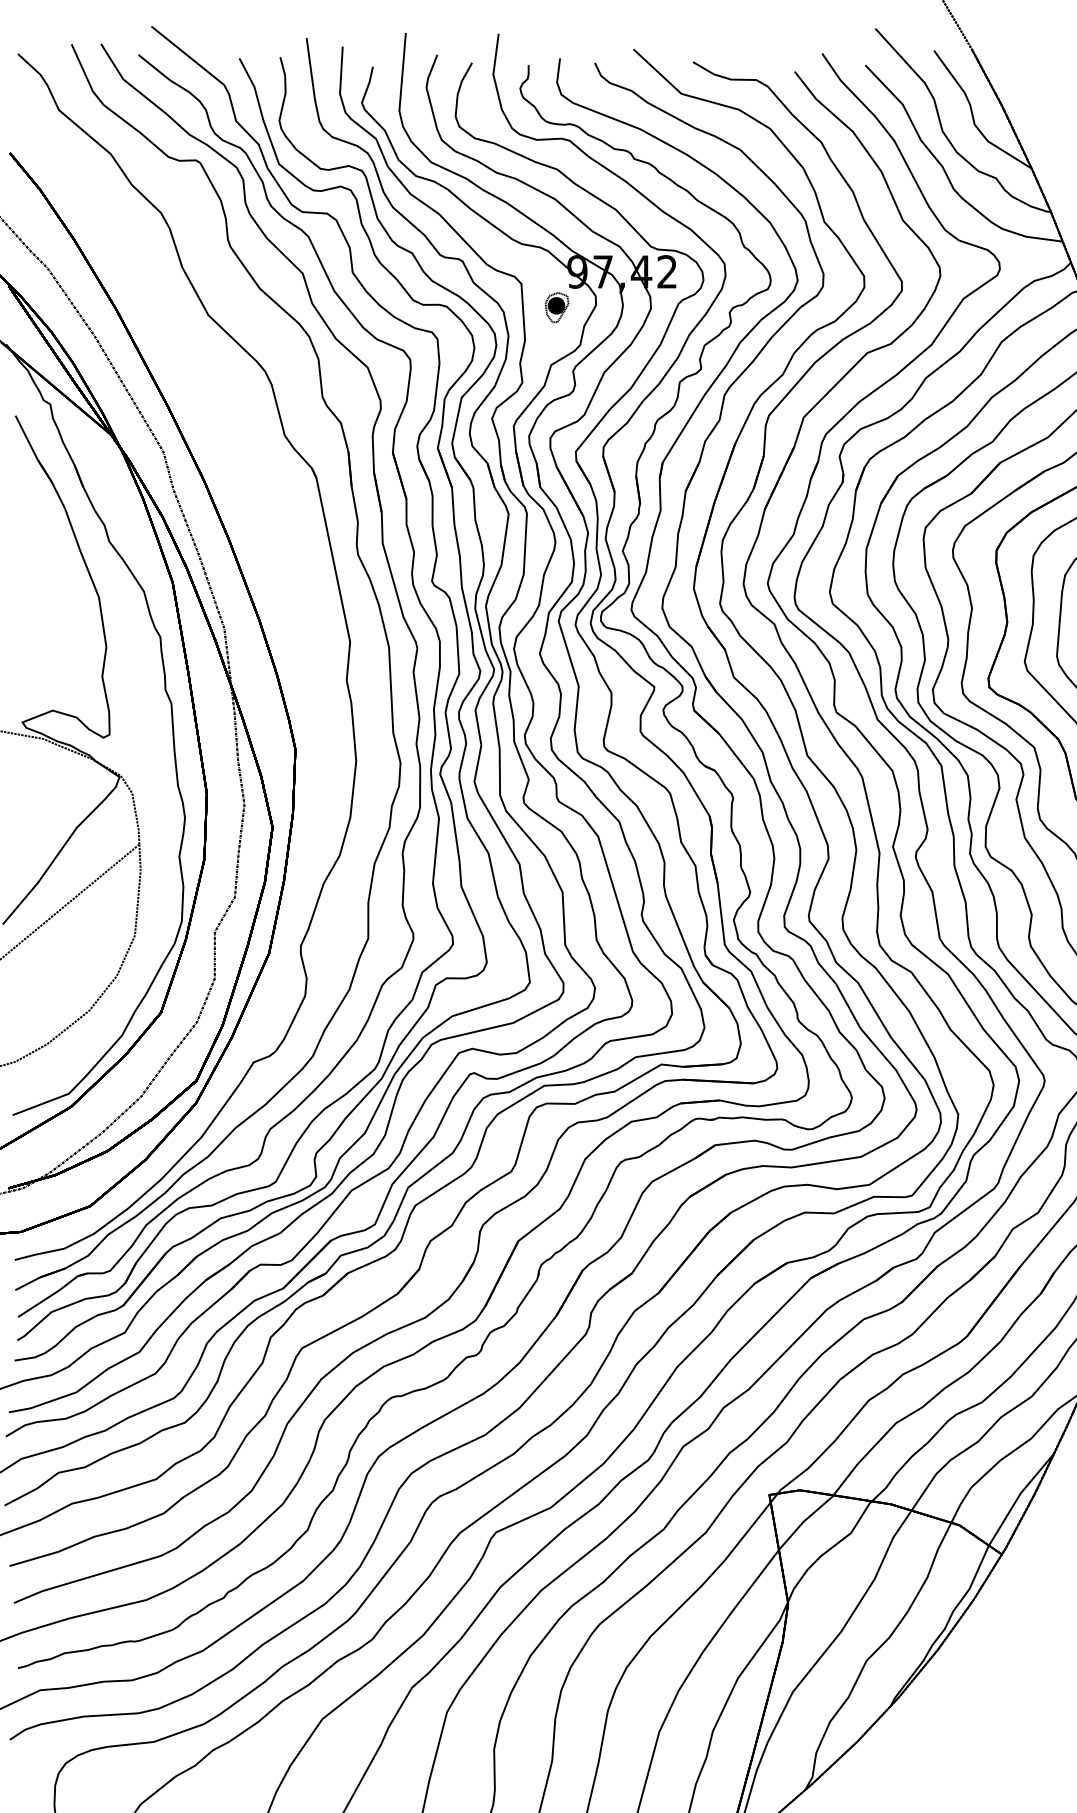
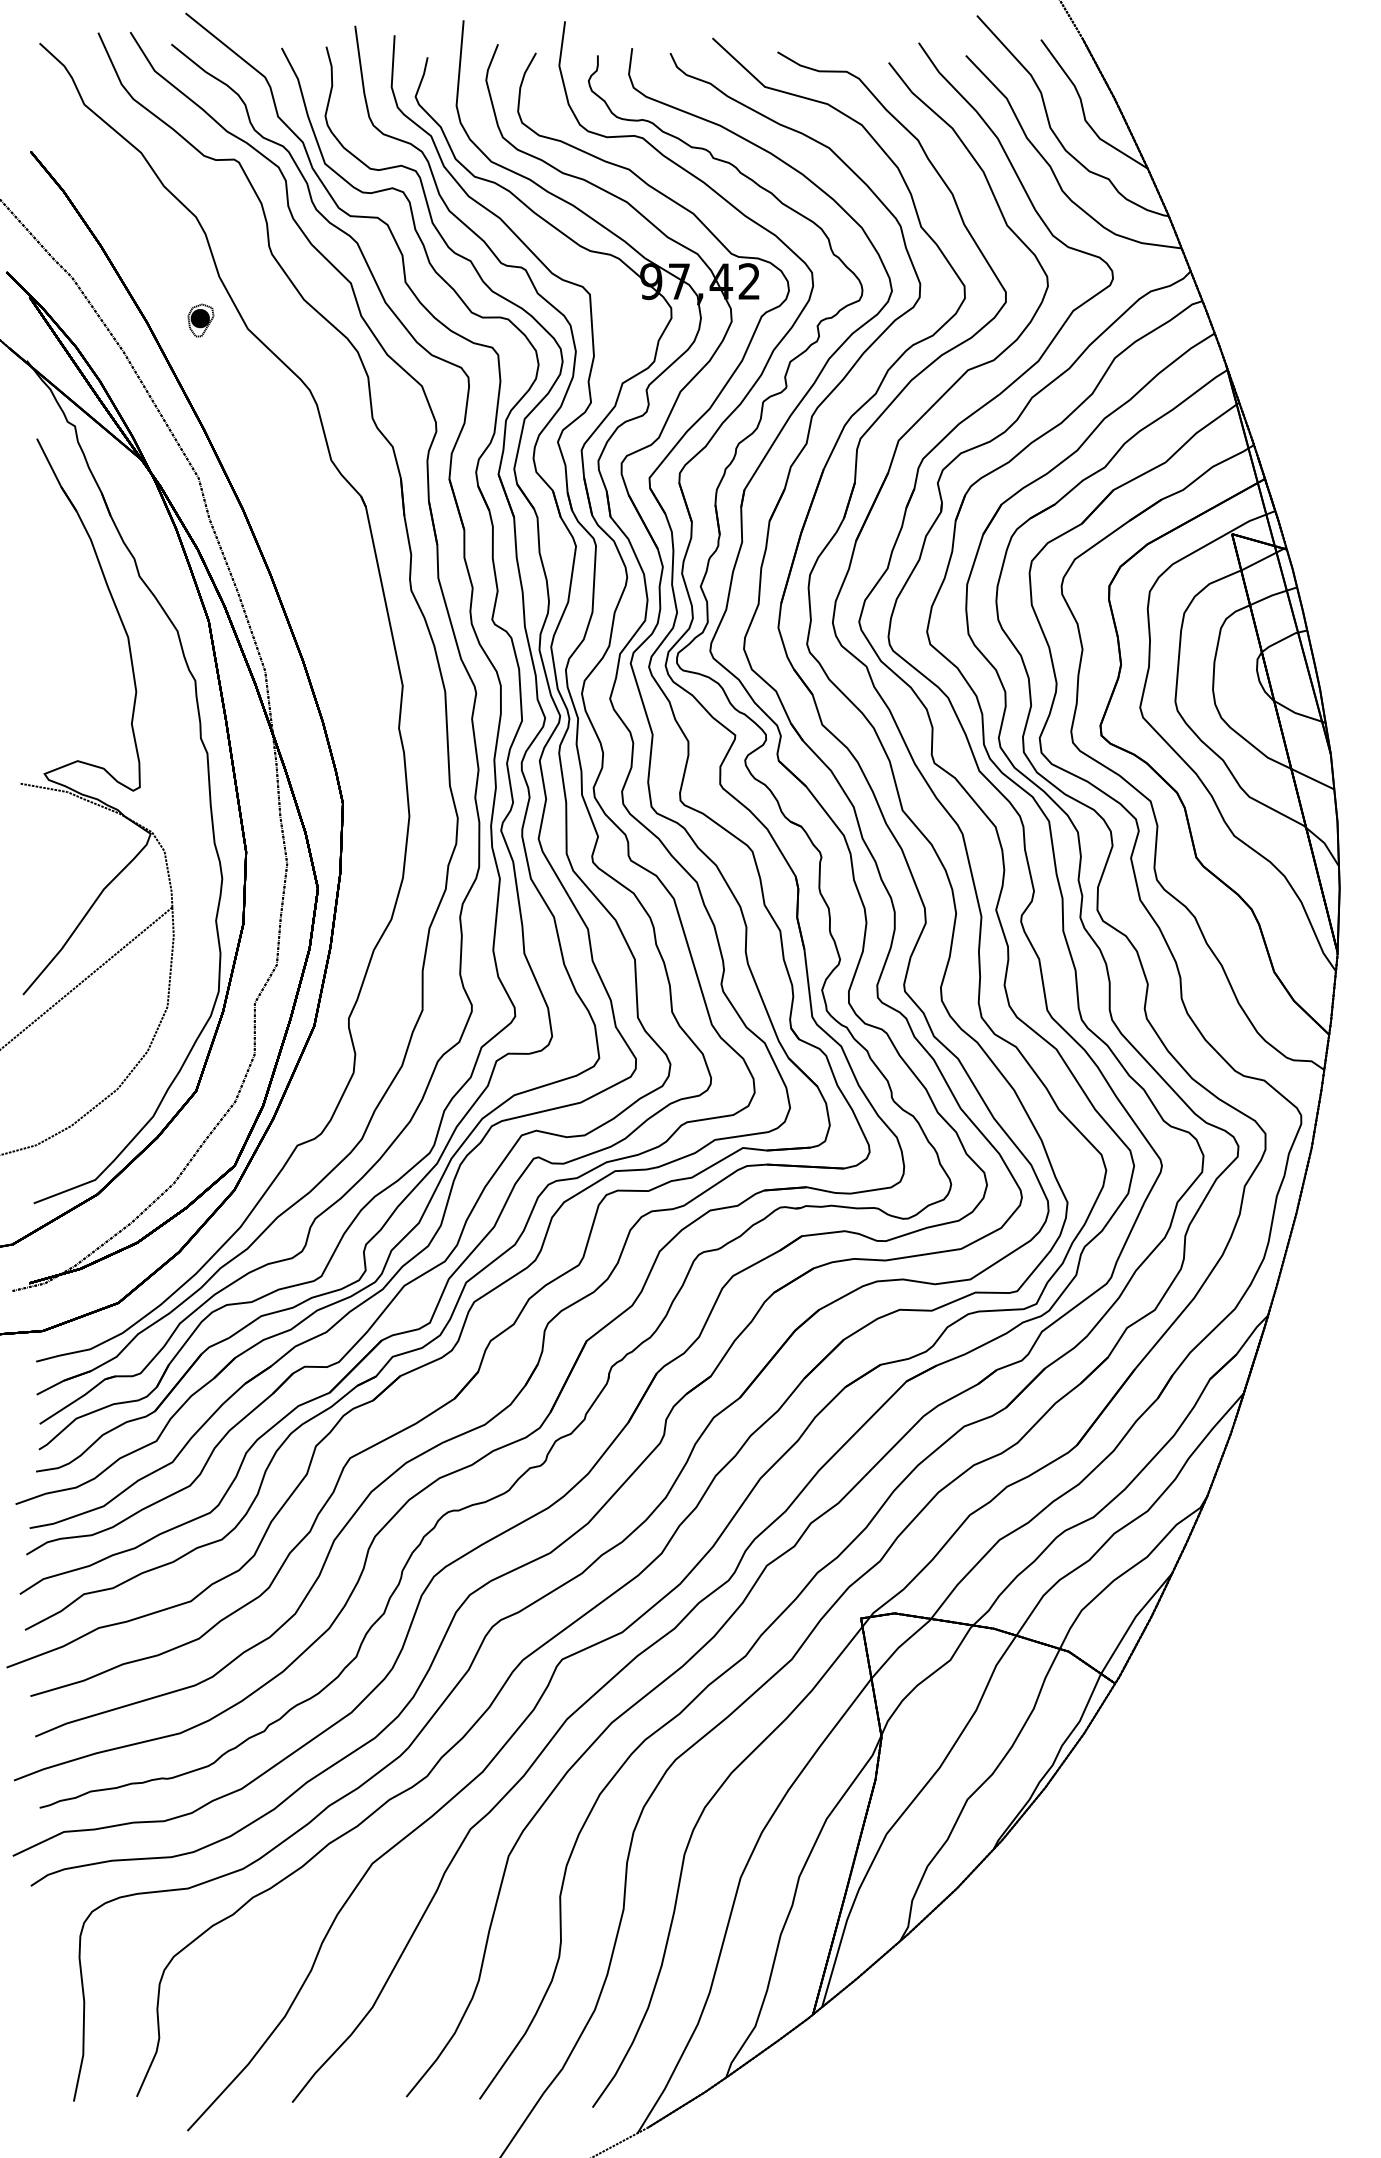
part: (556, 307) -> (200, 320), moved

